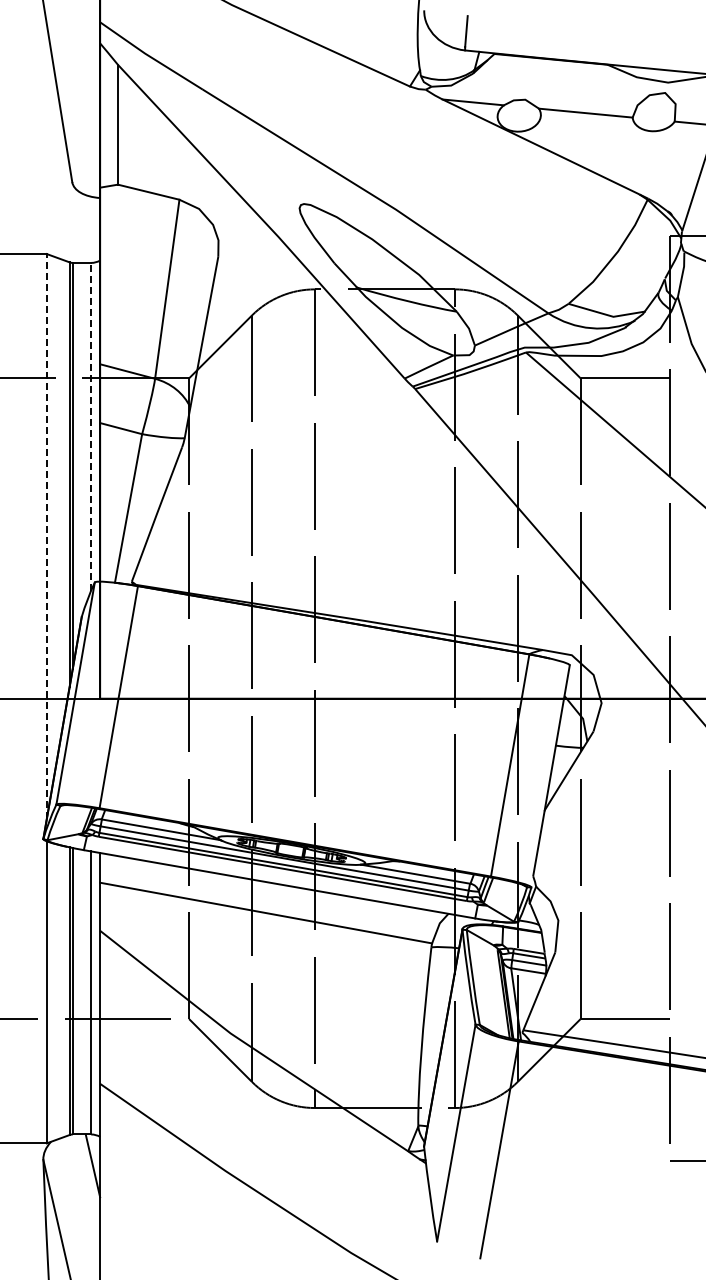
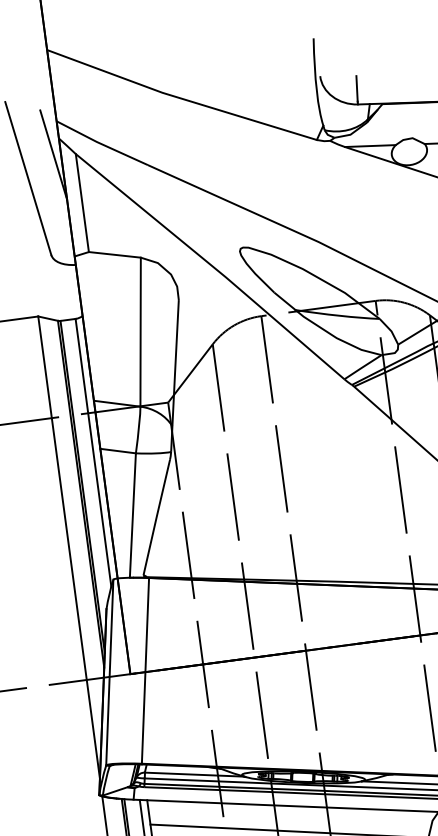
line: (91, 62) -> (53, 155), added
line: (91, 426) -> (93, 452), dashed -> solid
line: (46, 536) -> (68, 547), dashed -> solid

